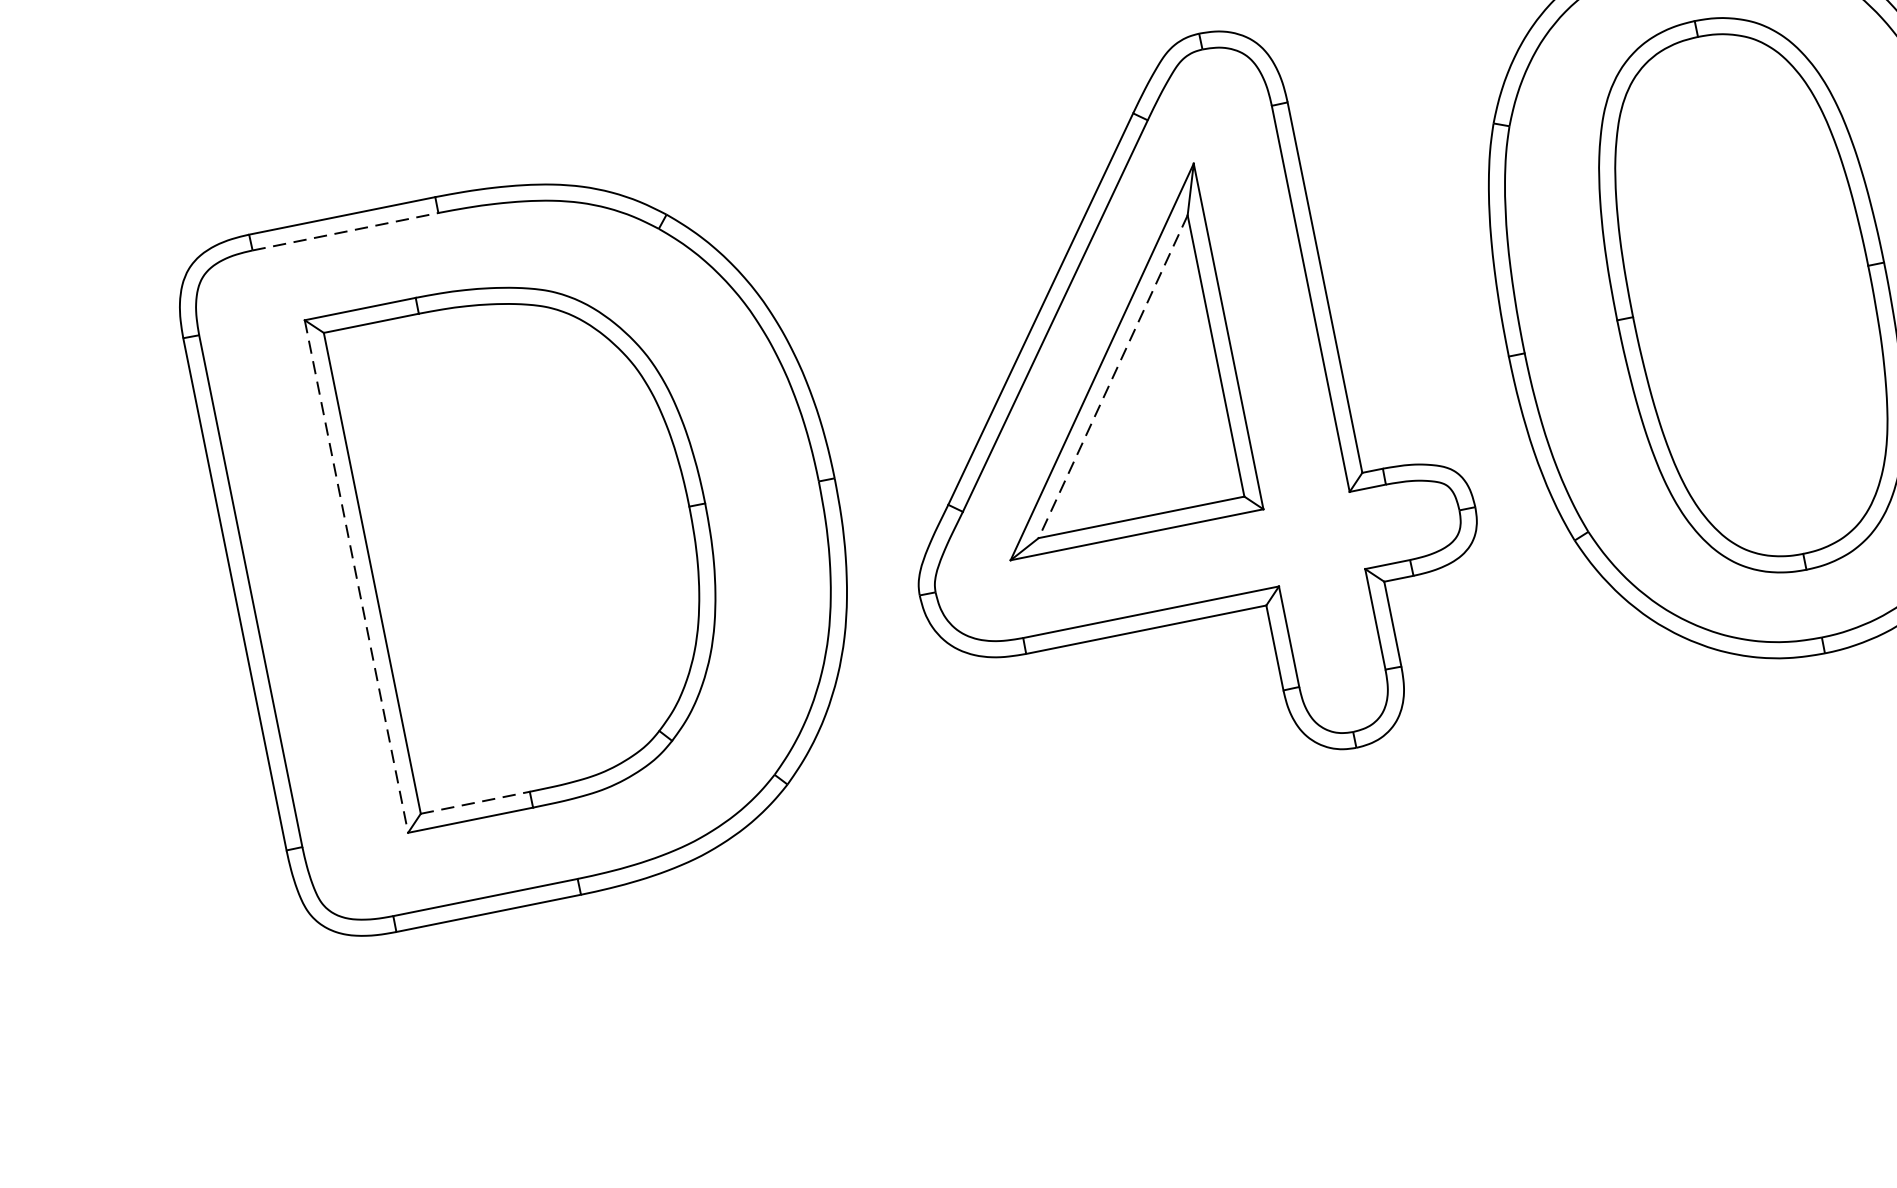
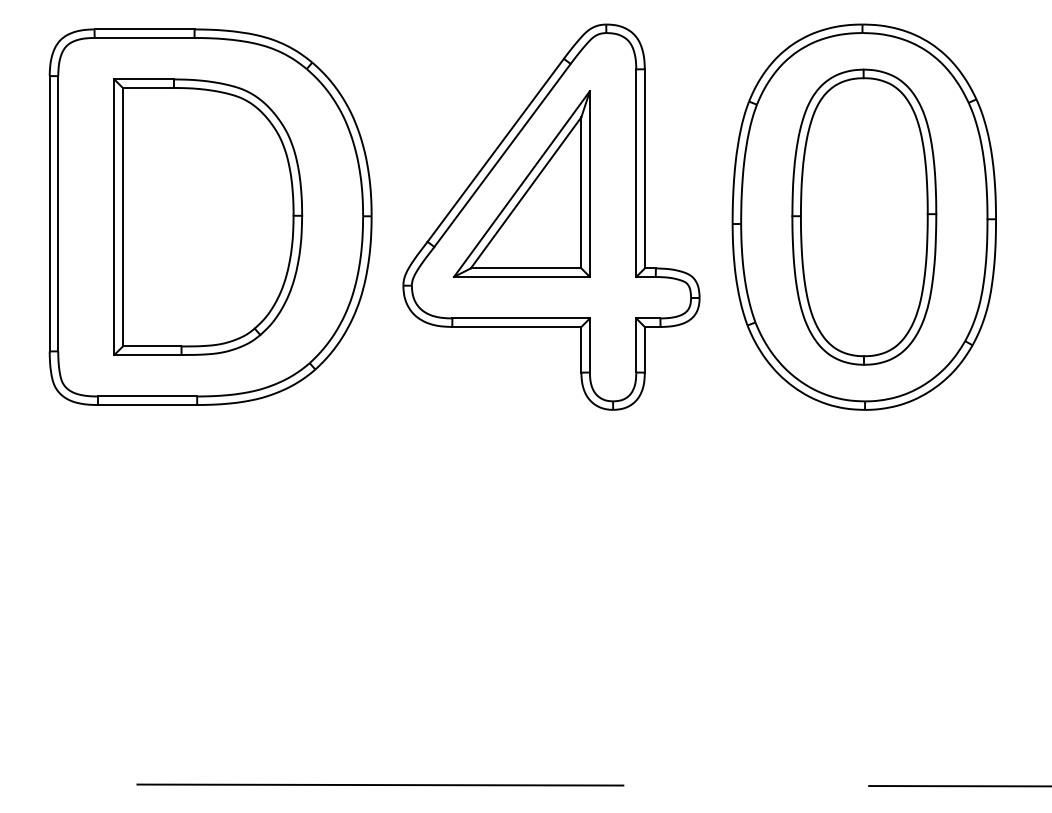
line: (345, 230) -> (144, 37), dashed -> solid
line: (1113, 375) -> (526, 192), dashed -> solid
line: (356, 576) -> (114, 217), dashed -> solid
line: (475, 802) -> (152, 346), dashed -> solid

